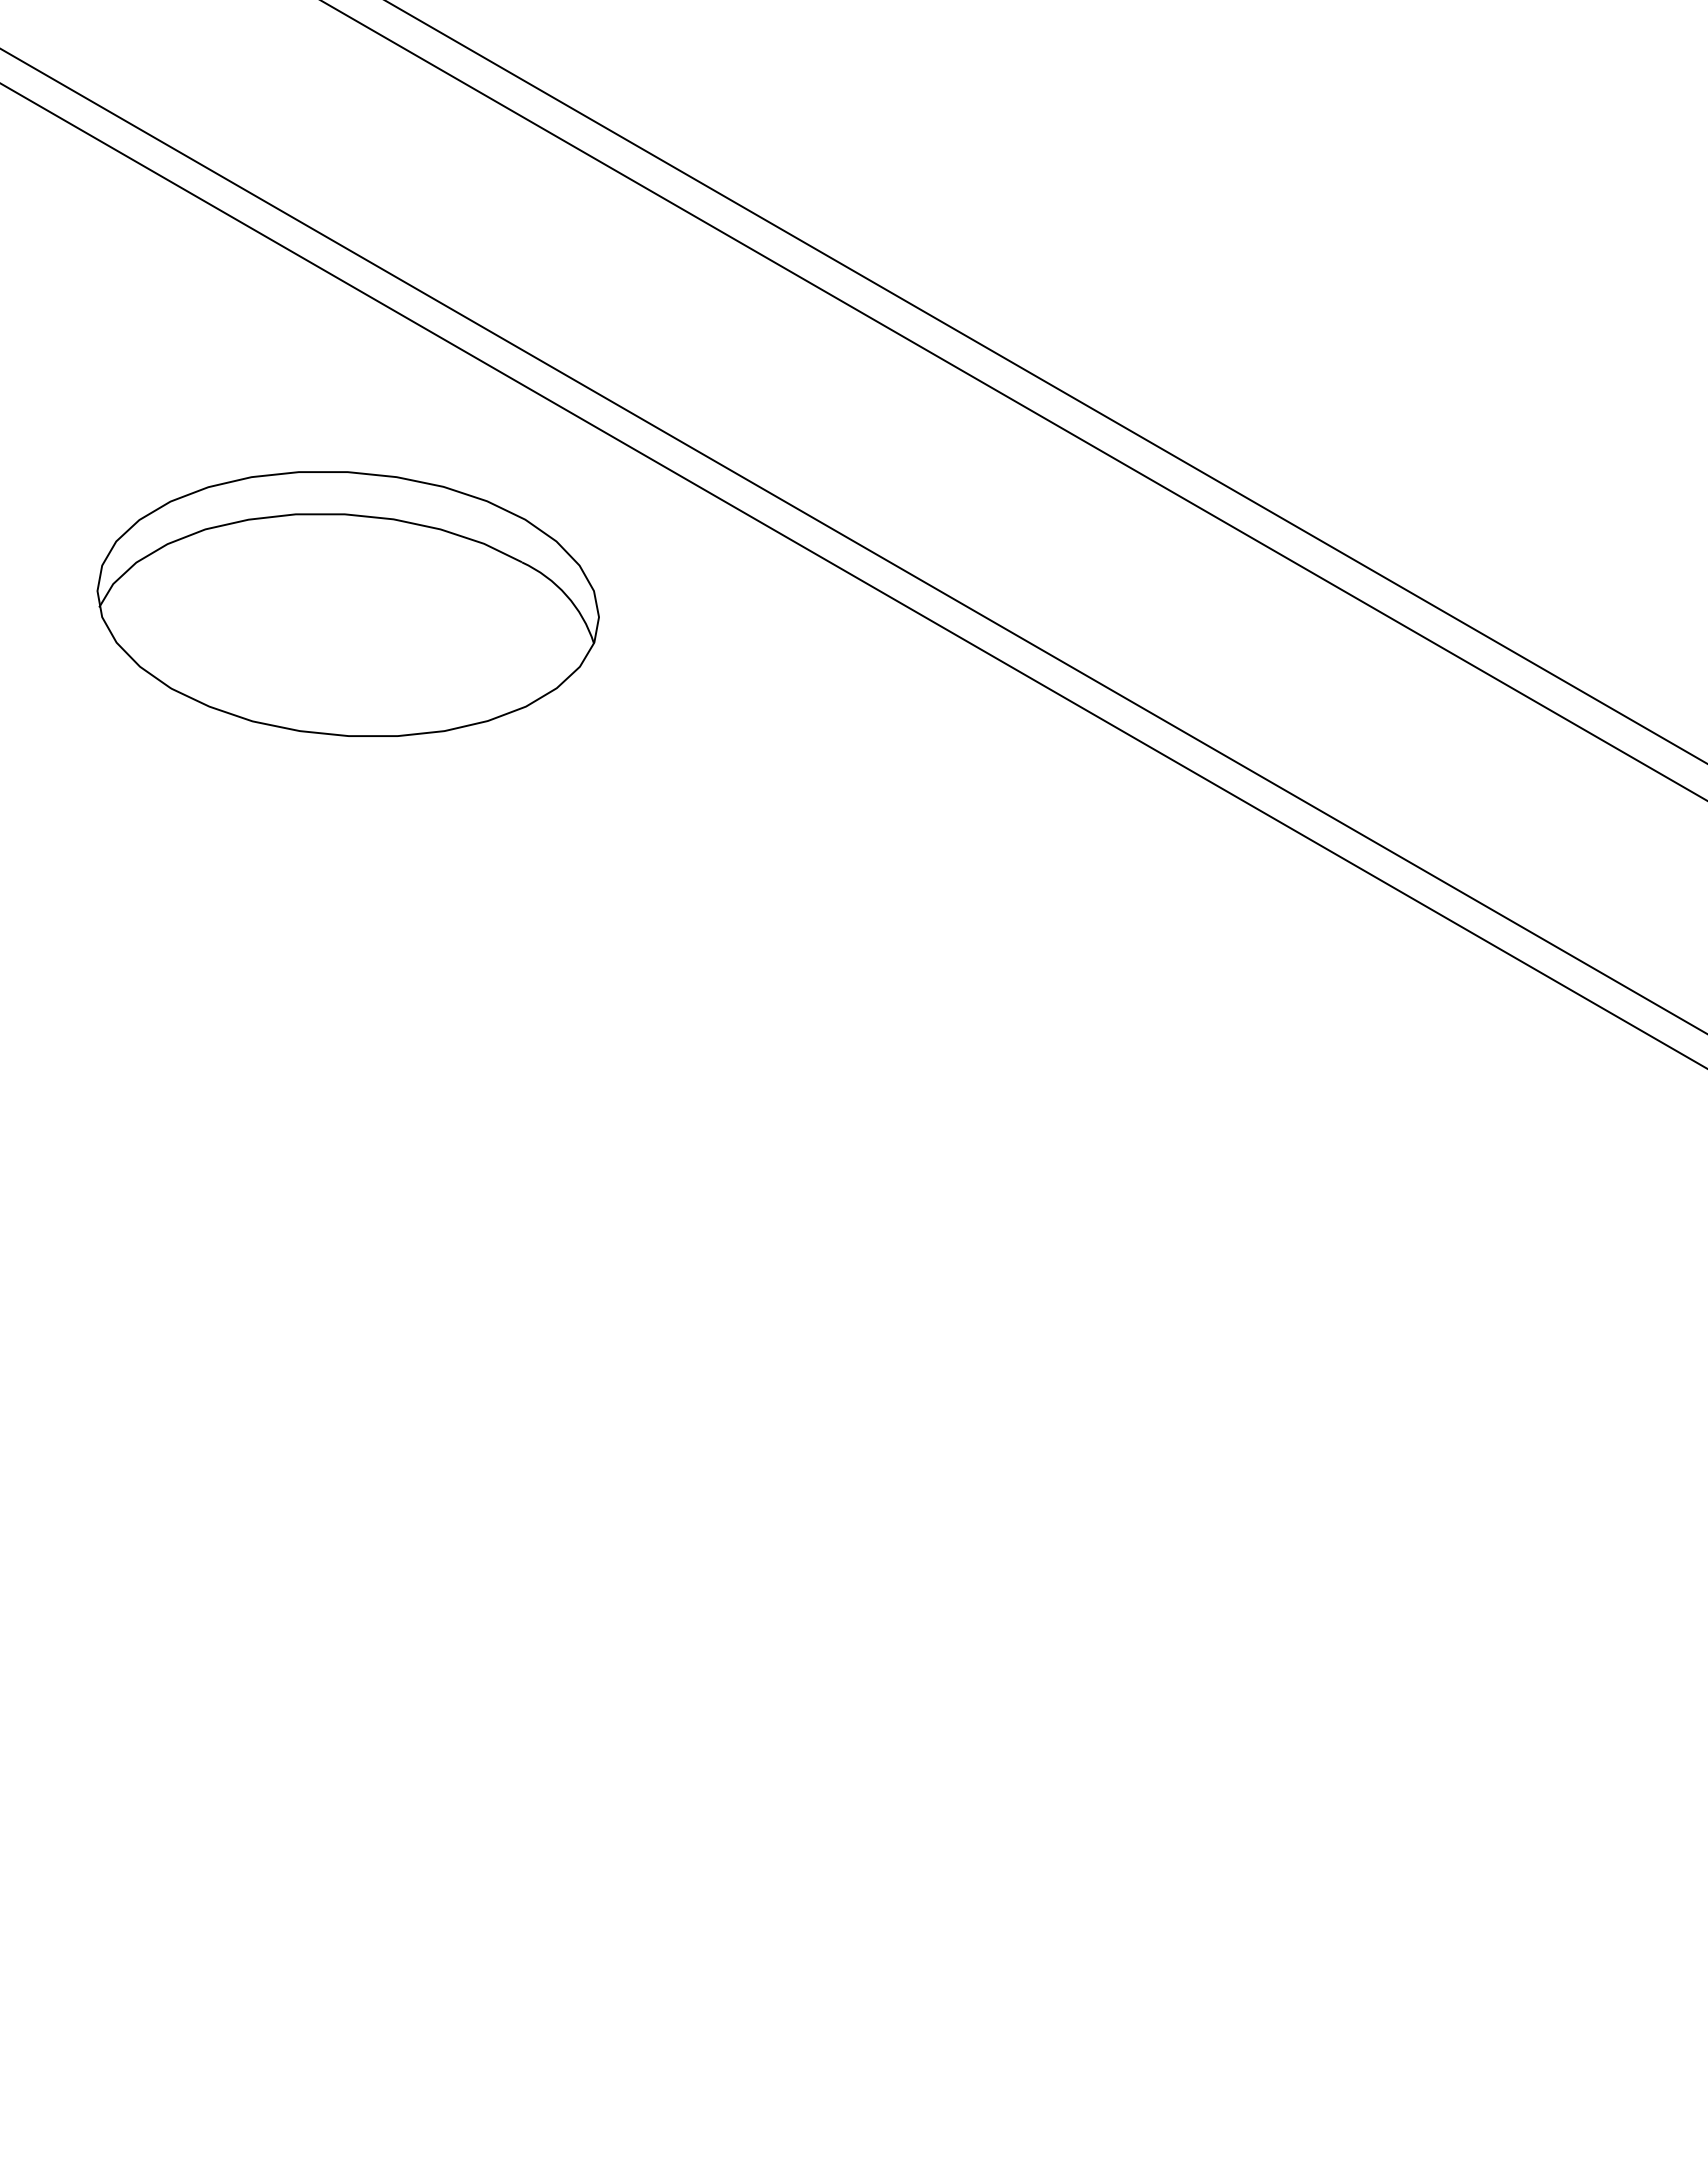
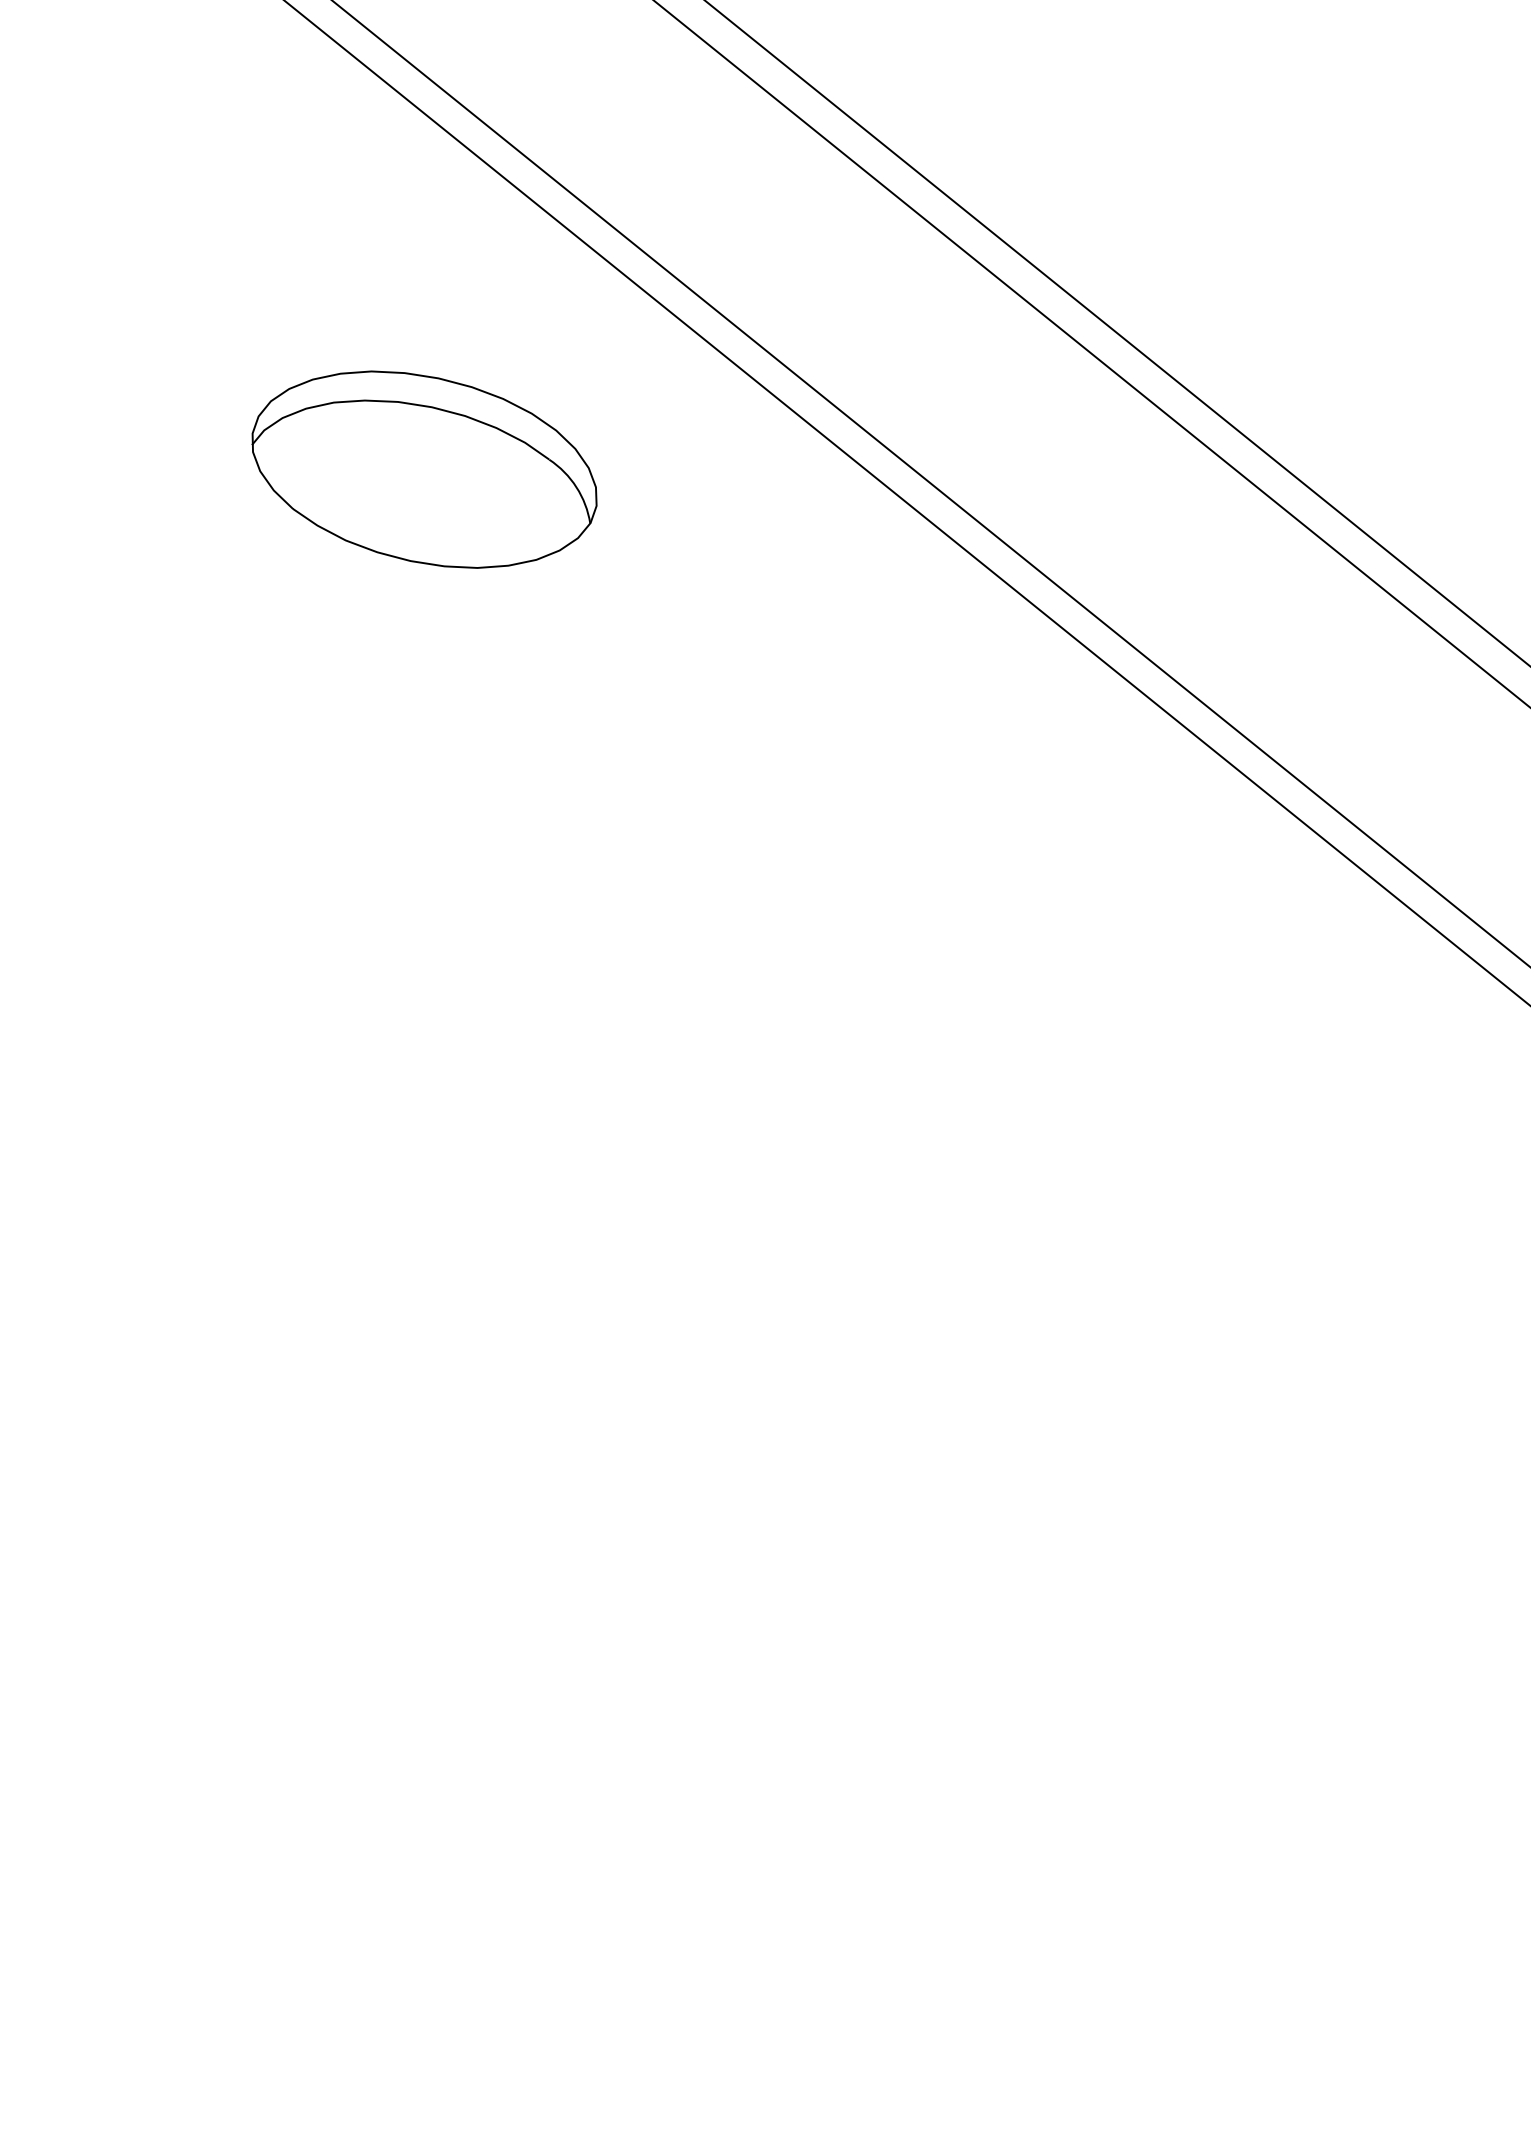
part: (347, 603) -> (424, 469), size x0.7

